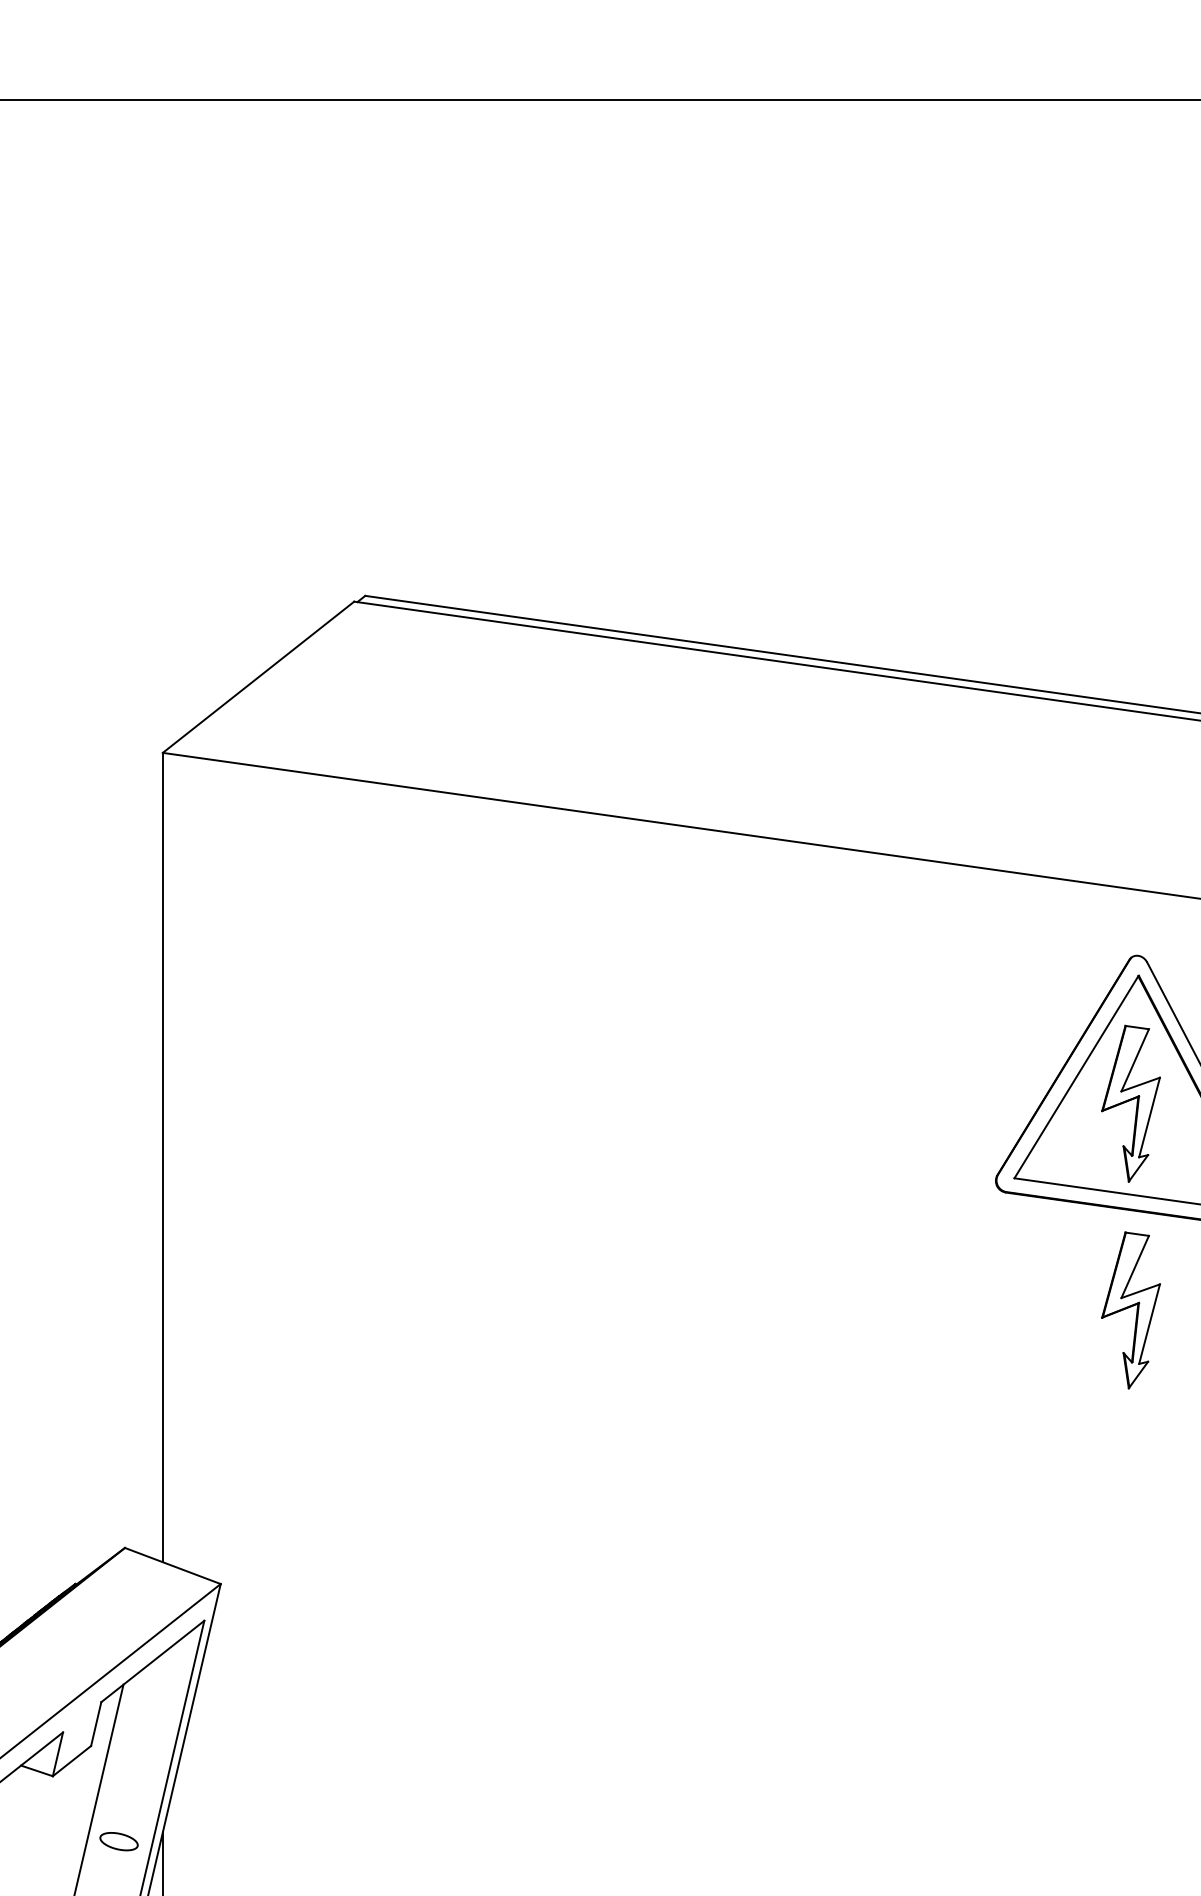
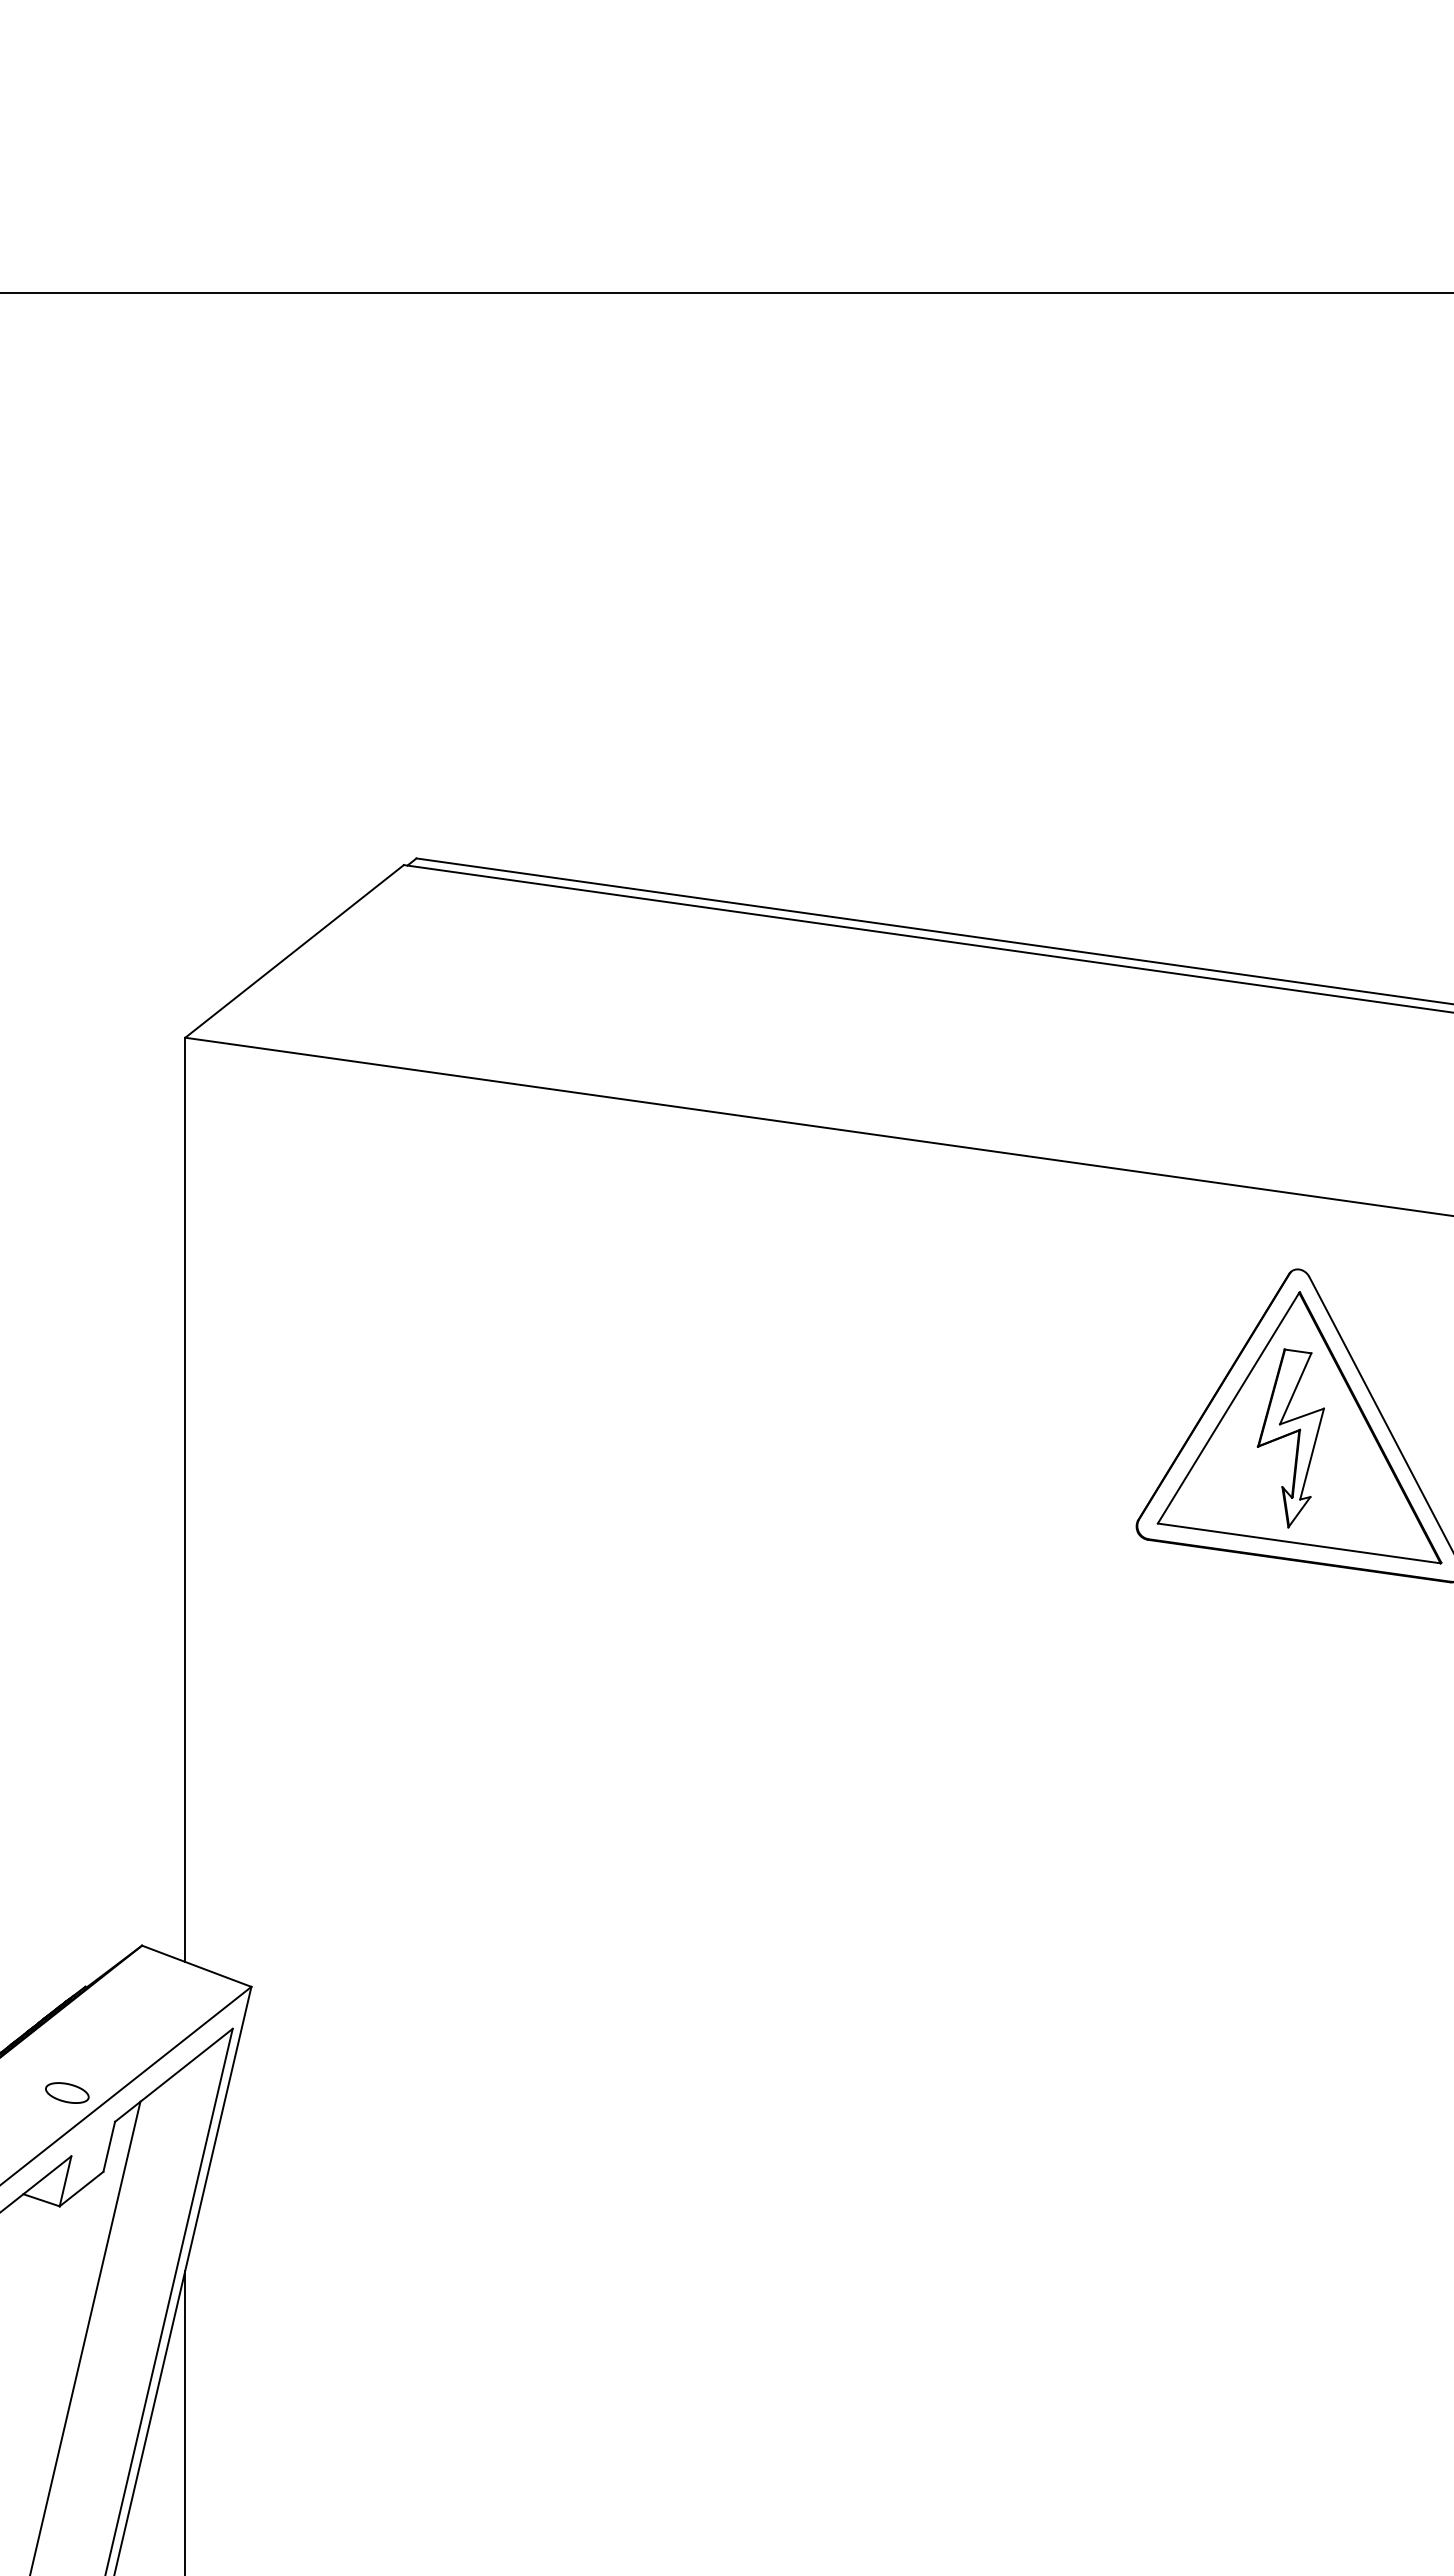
part: (1130, 1310) -> (1290, 1674), removed
part: (119, 1841) -> (67, 2092), moved

